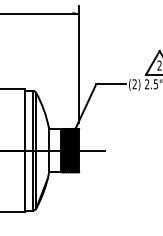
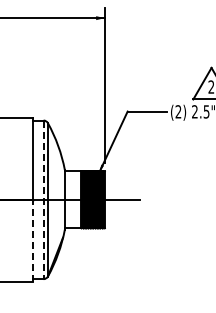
line: (32, 151) -> (43, 200), solid -> dashed
line: (25, 181) -> (33, 240), solid -> dashed

